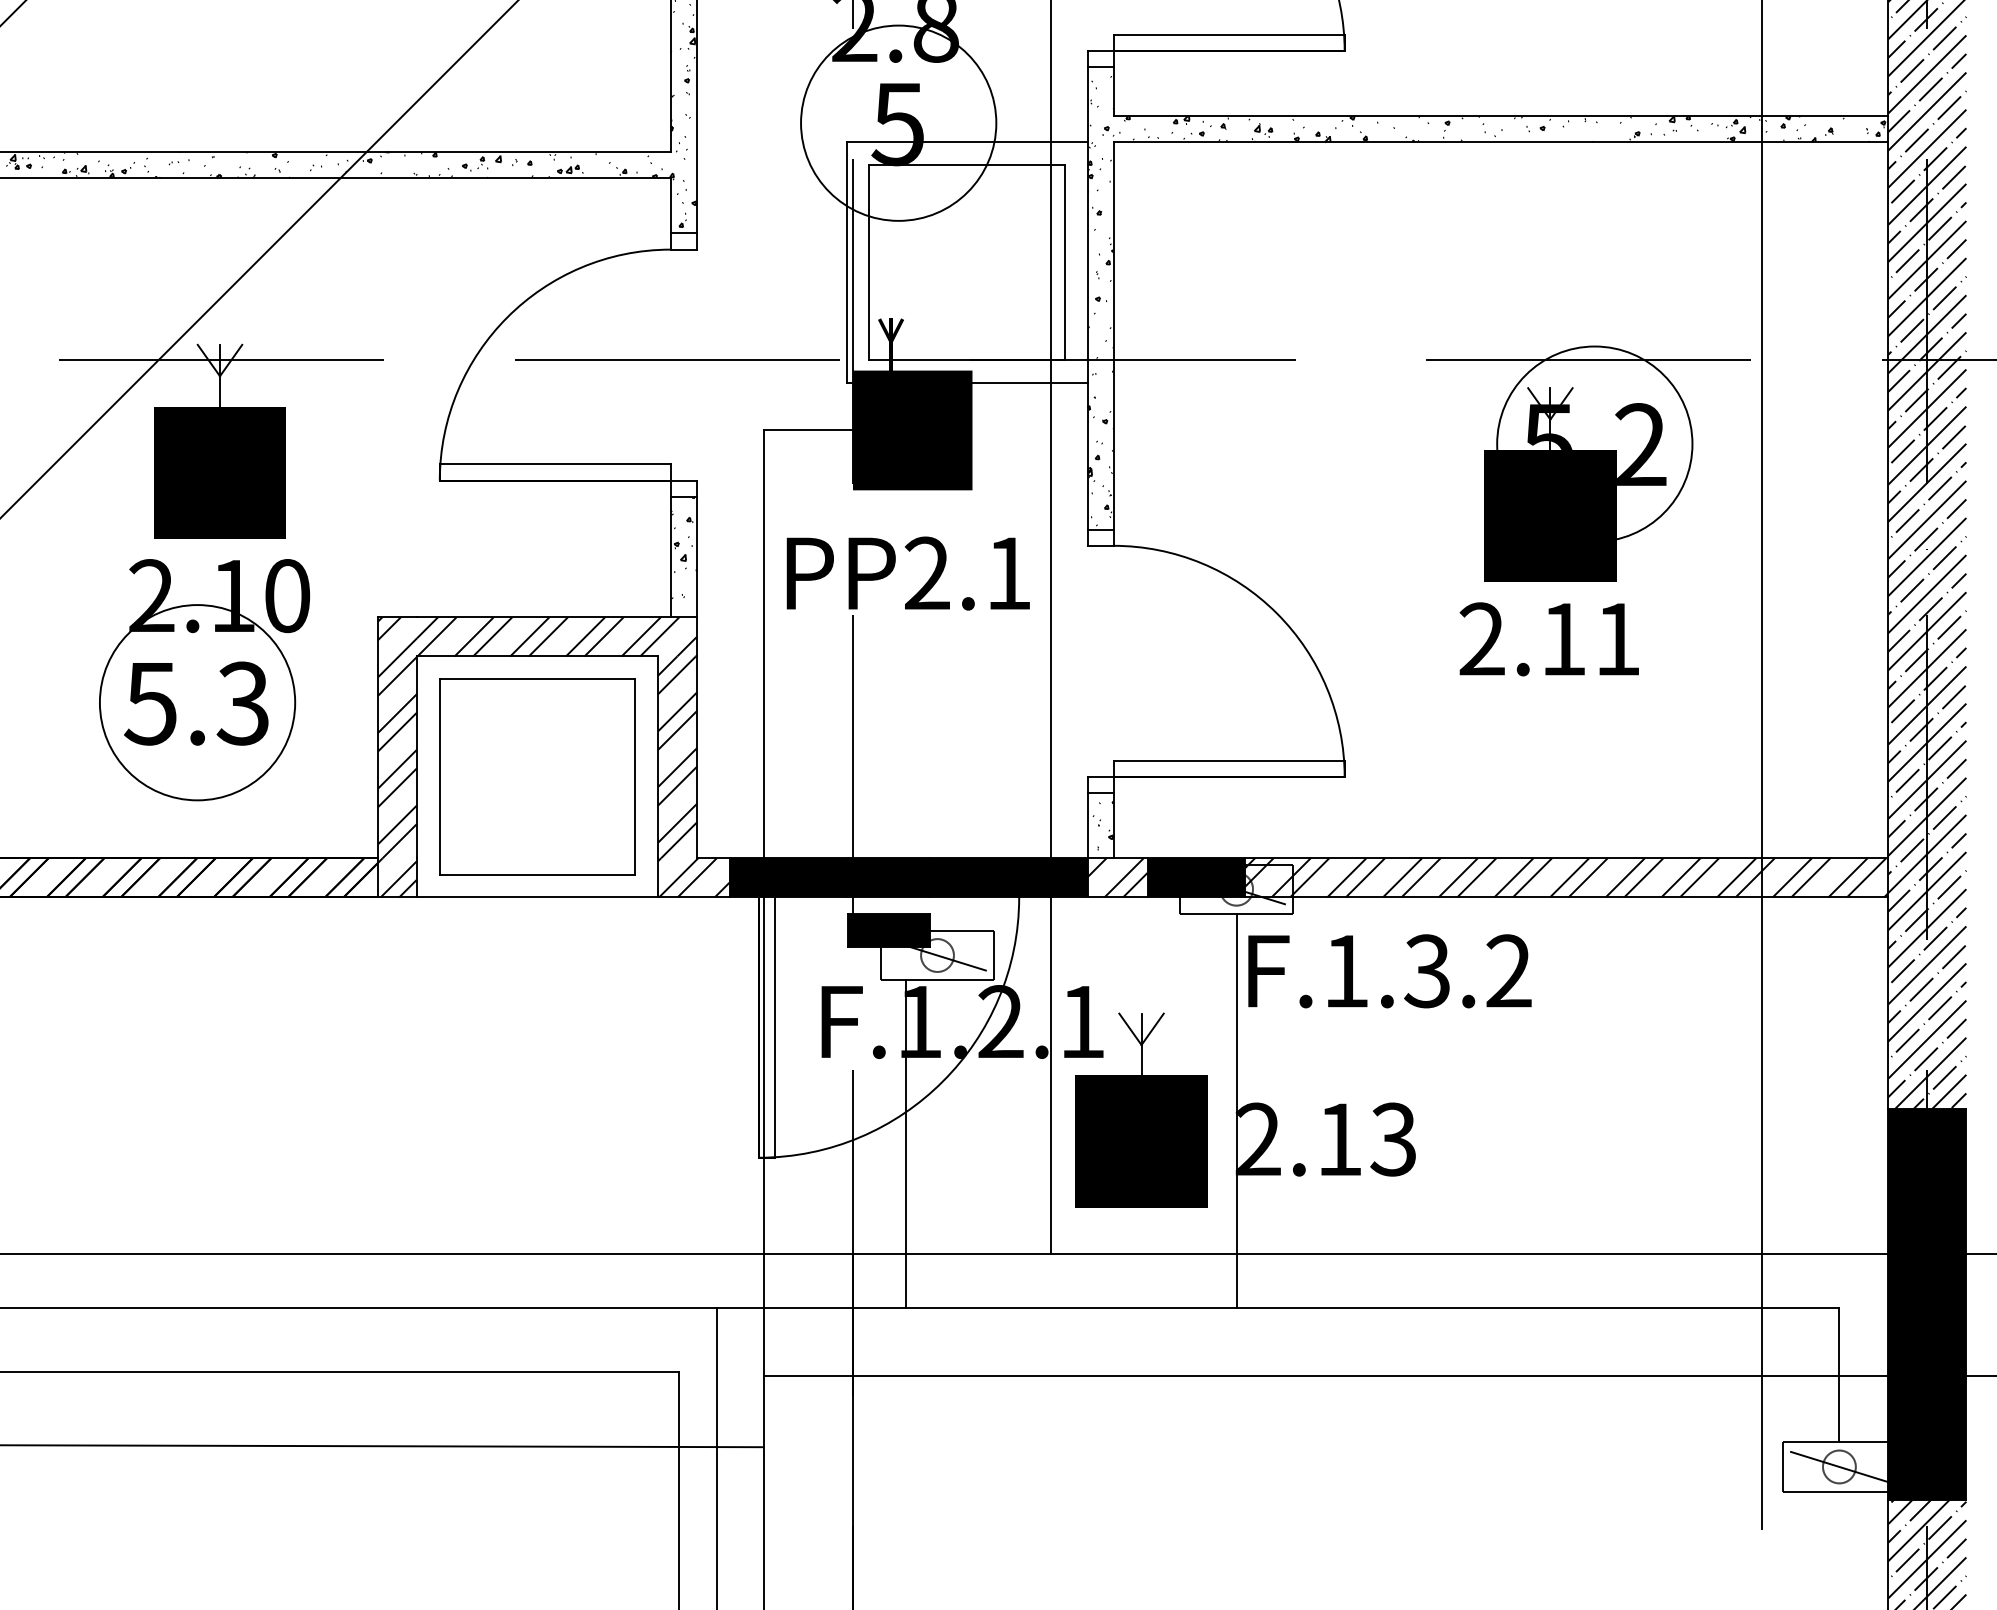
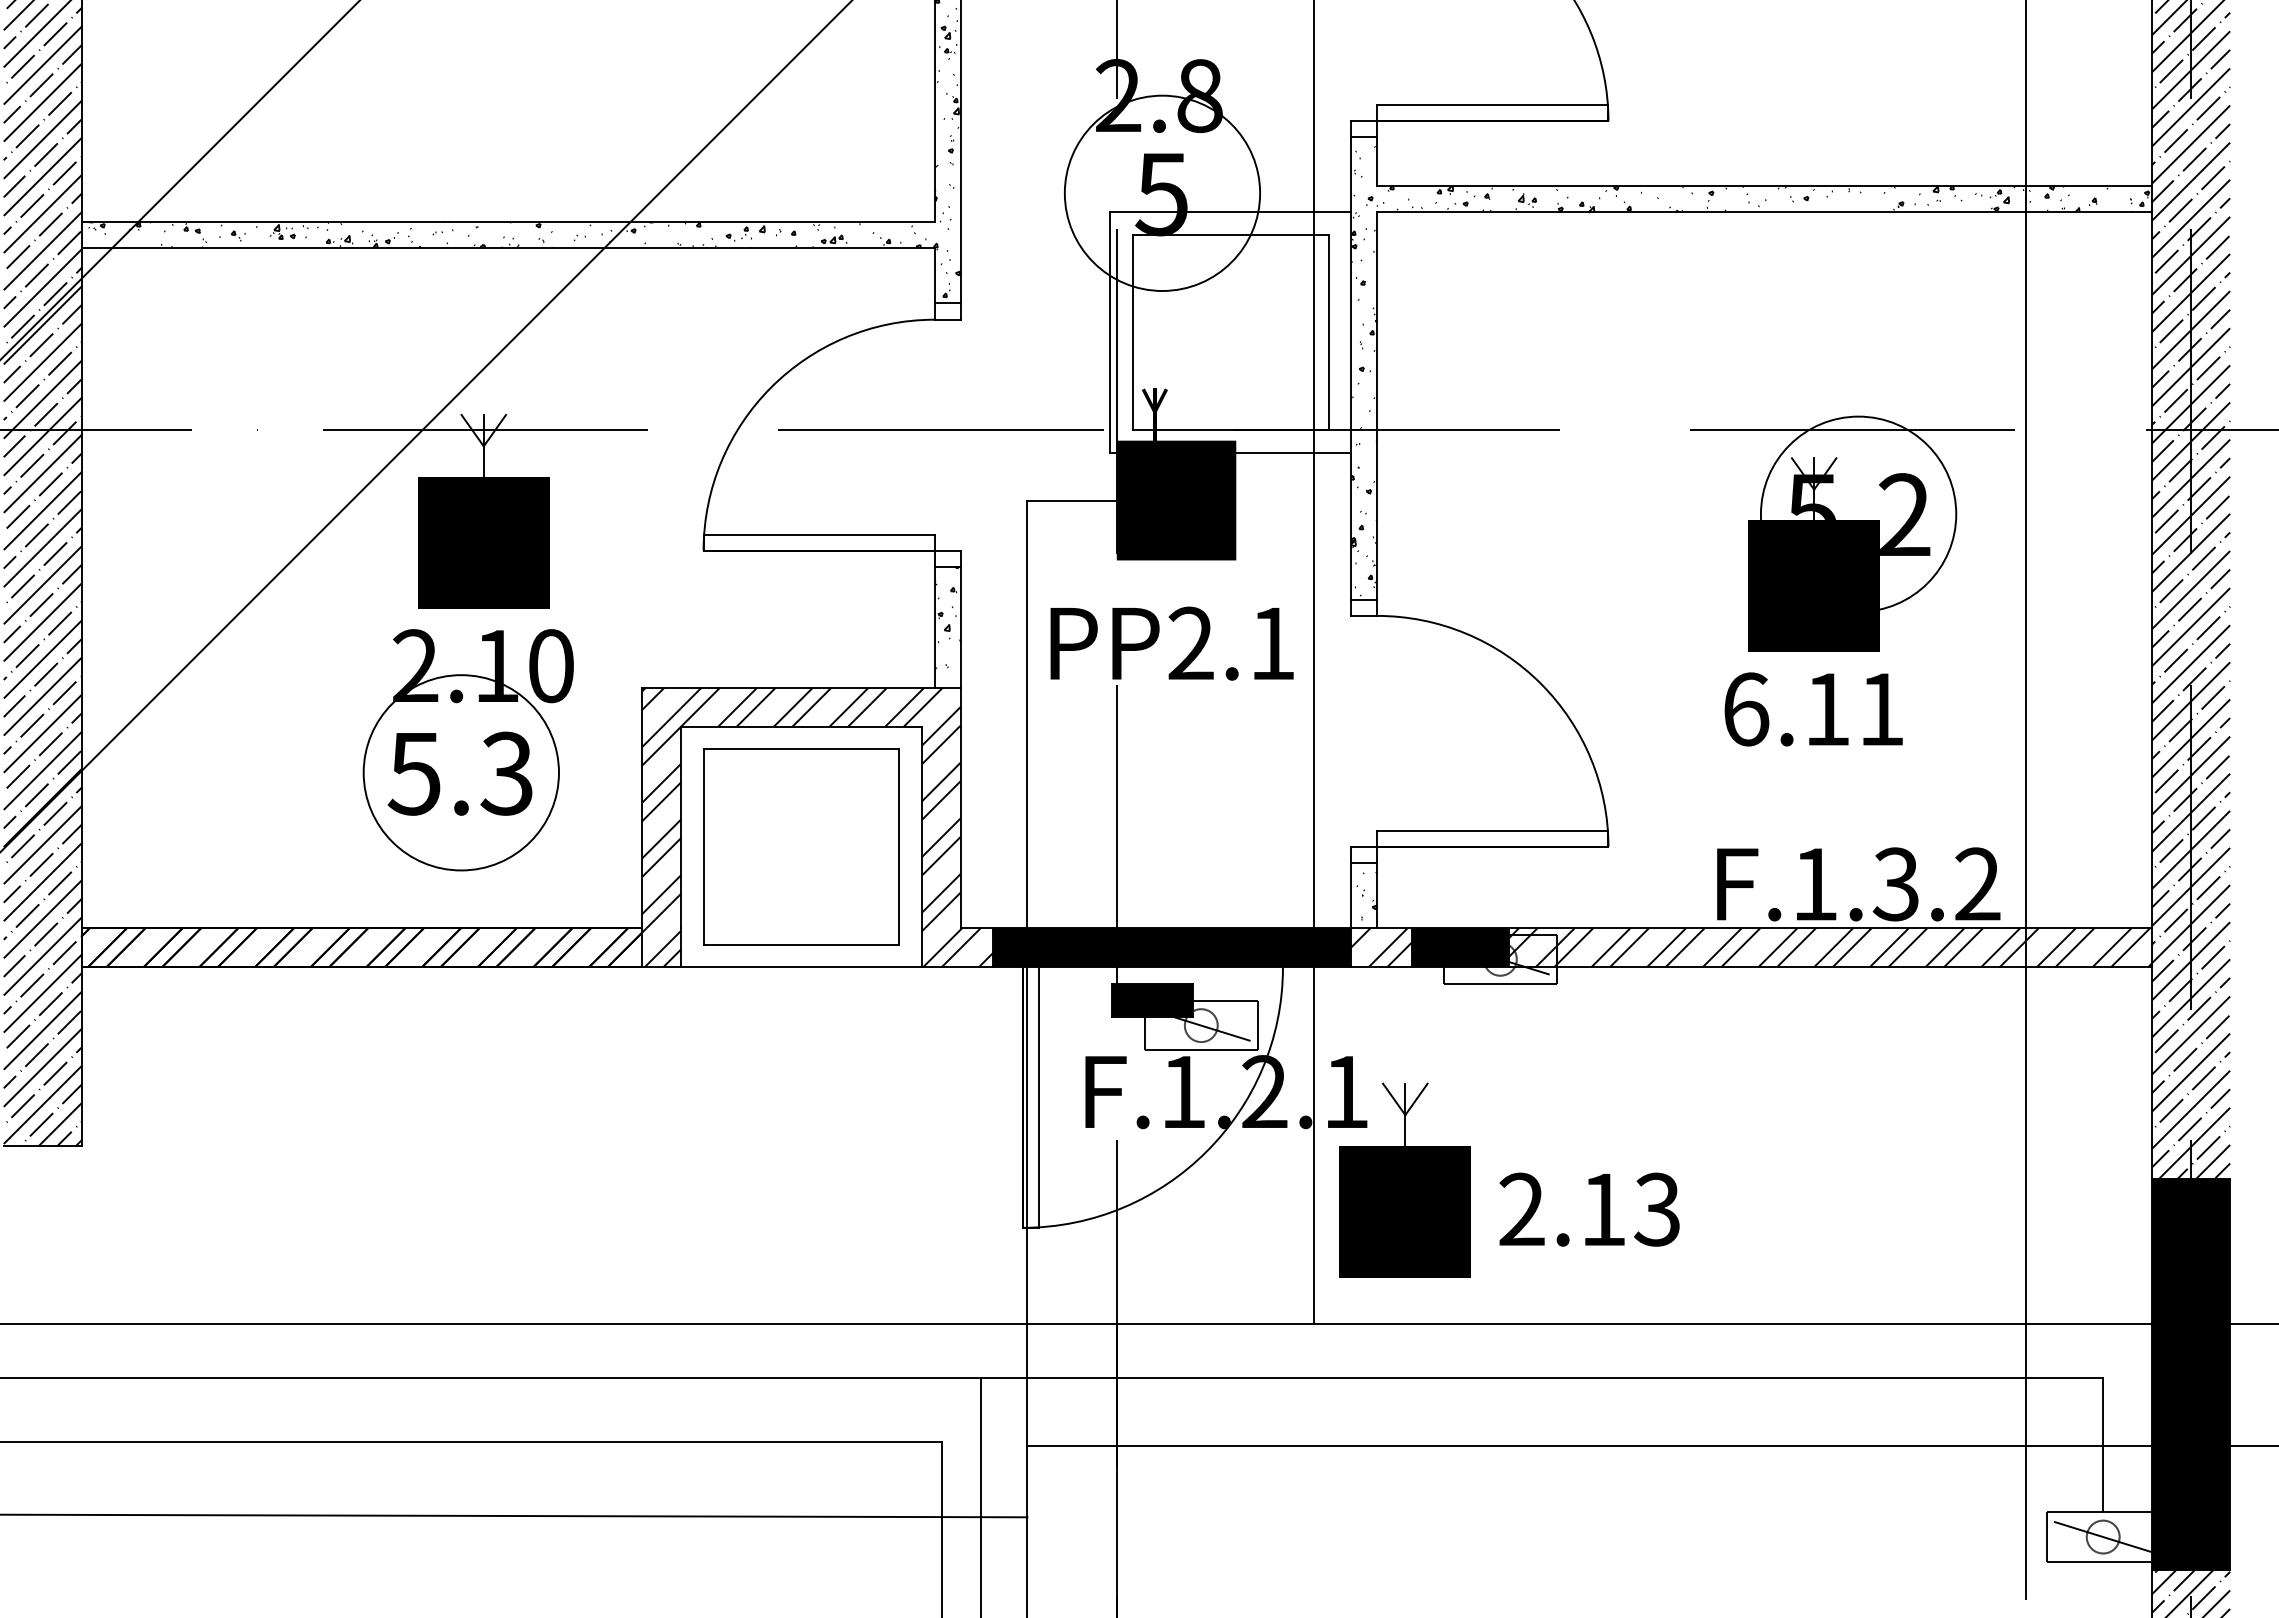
text: (1482, 639) -> (1746, 709), 2.11 -> 6.11
text: (1389, 971) -> (1858, 884), moved
line: (1236, 1110) -> (1500, 1180), removed
line: (905, 1144) -> (1169, 1214), removed

